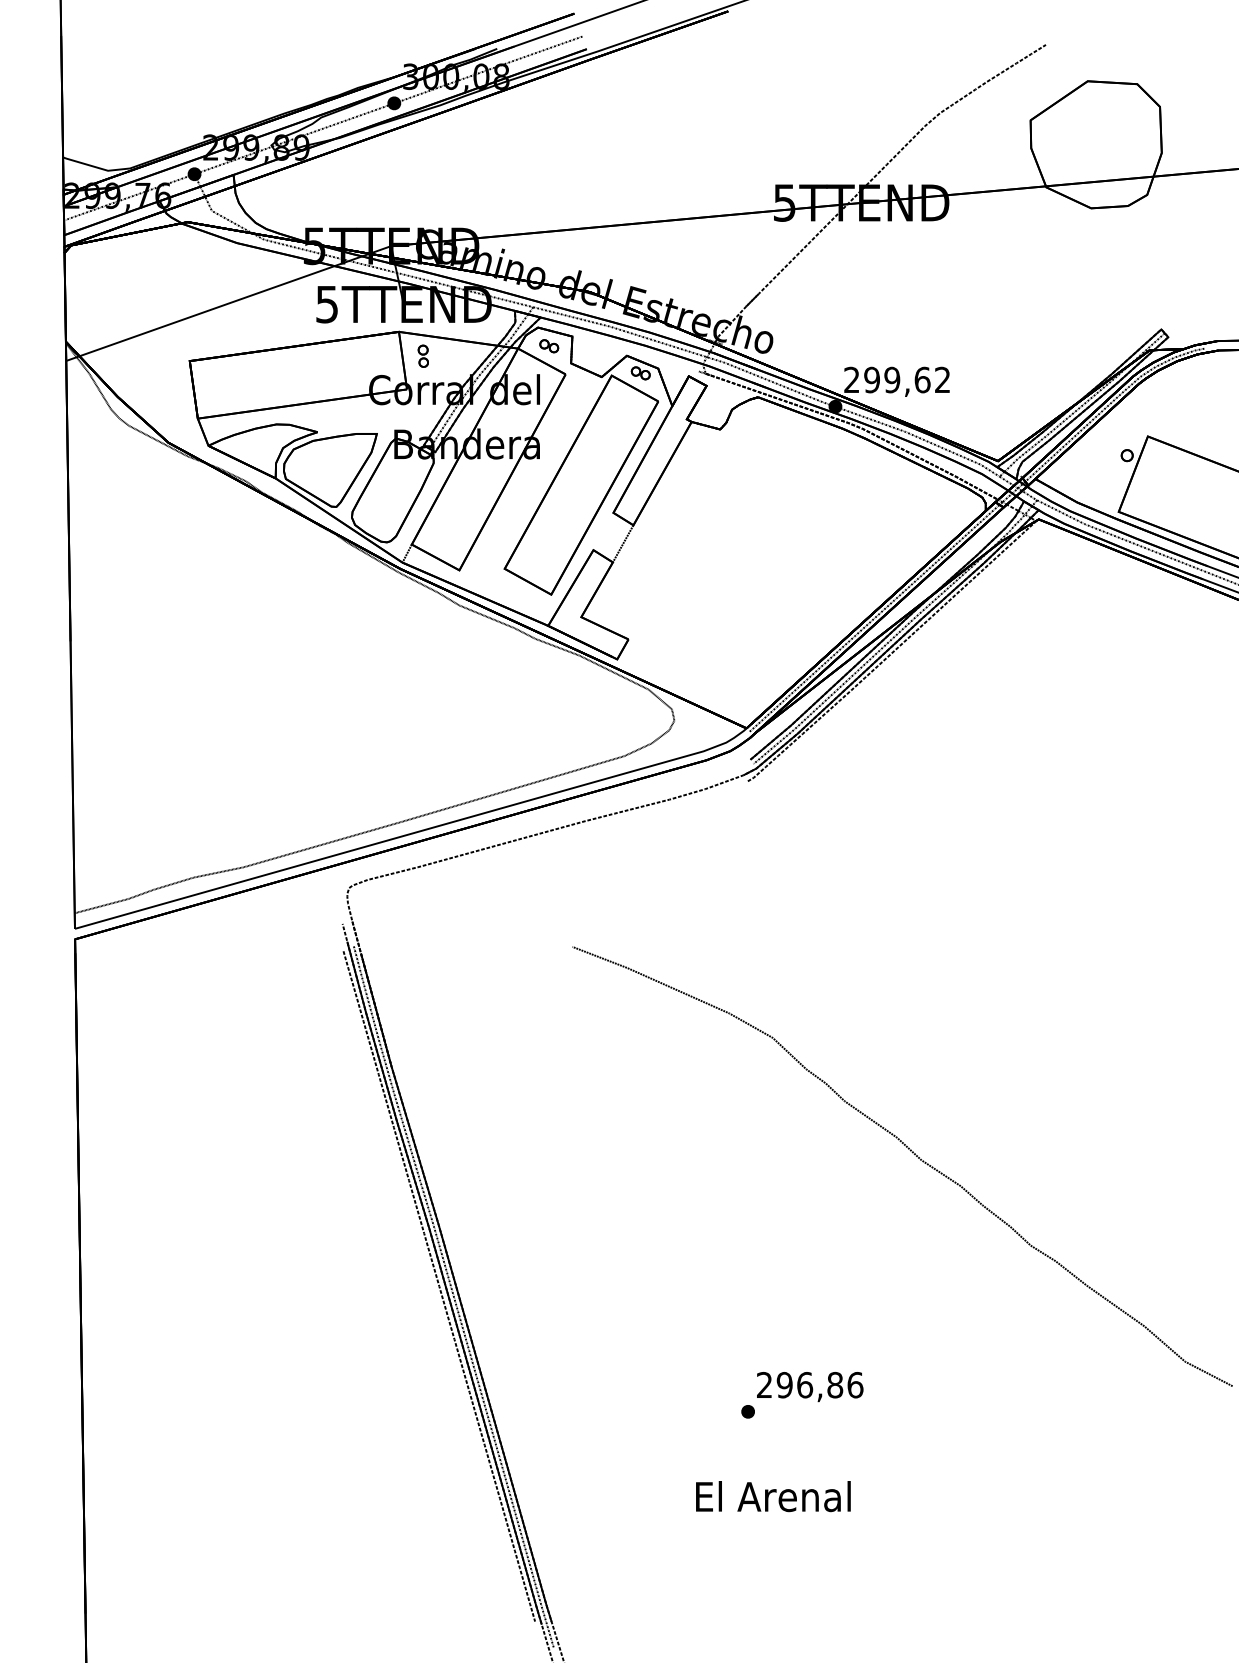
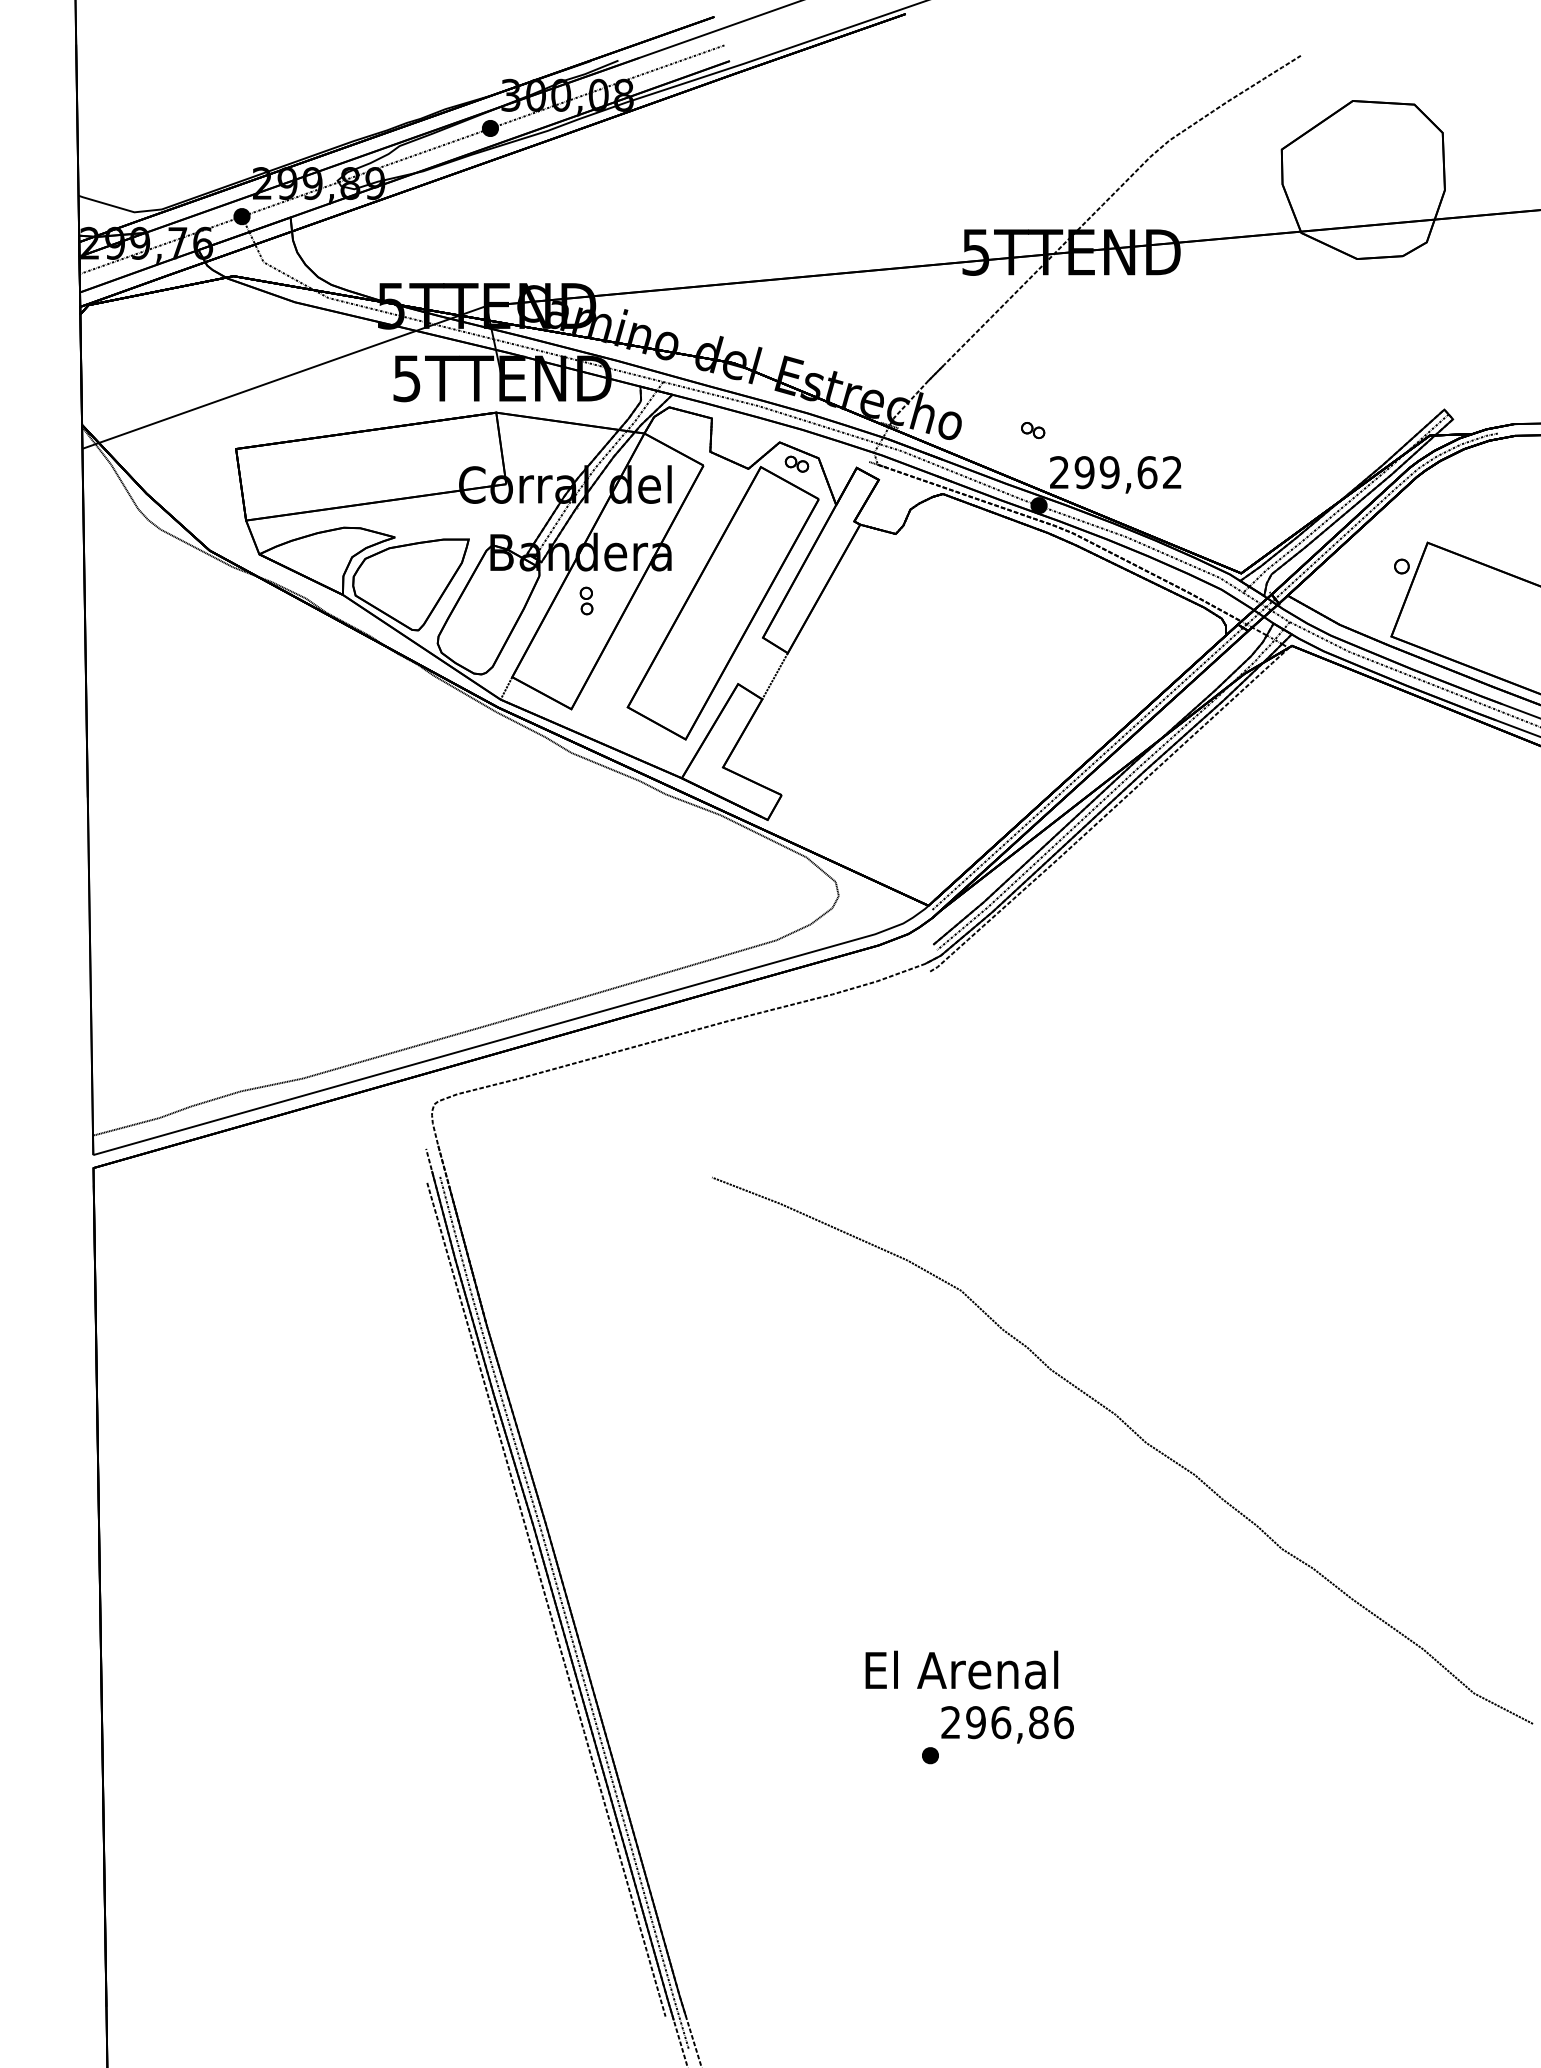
part: (549, 346) -> (1033, 430), moved
part: (423, 355) -> (586, 600), moved
text: (773, 1496) -> (961, 1669), moved

